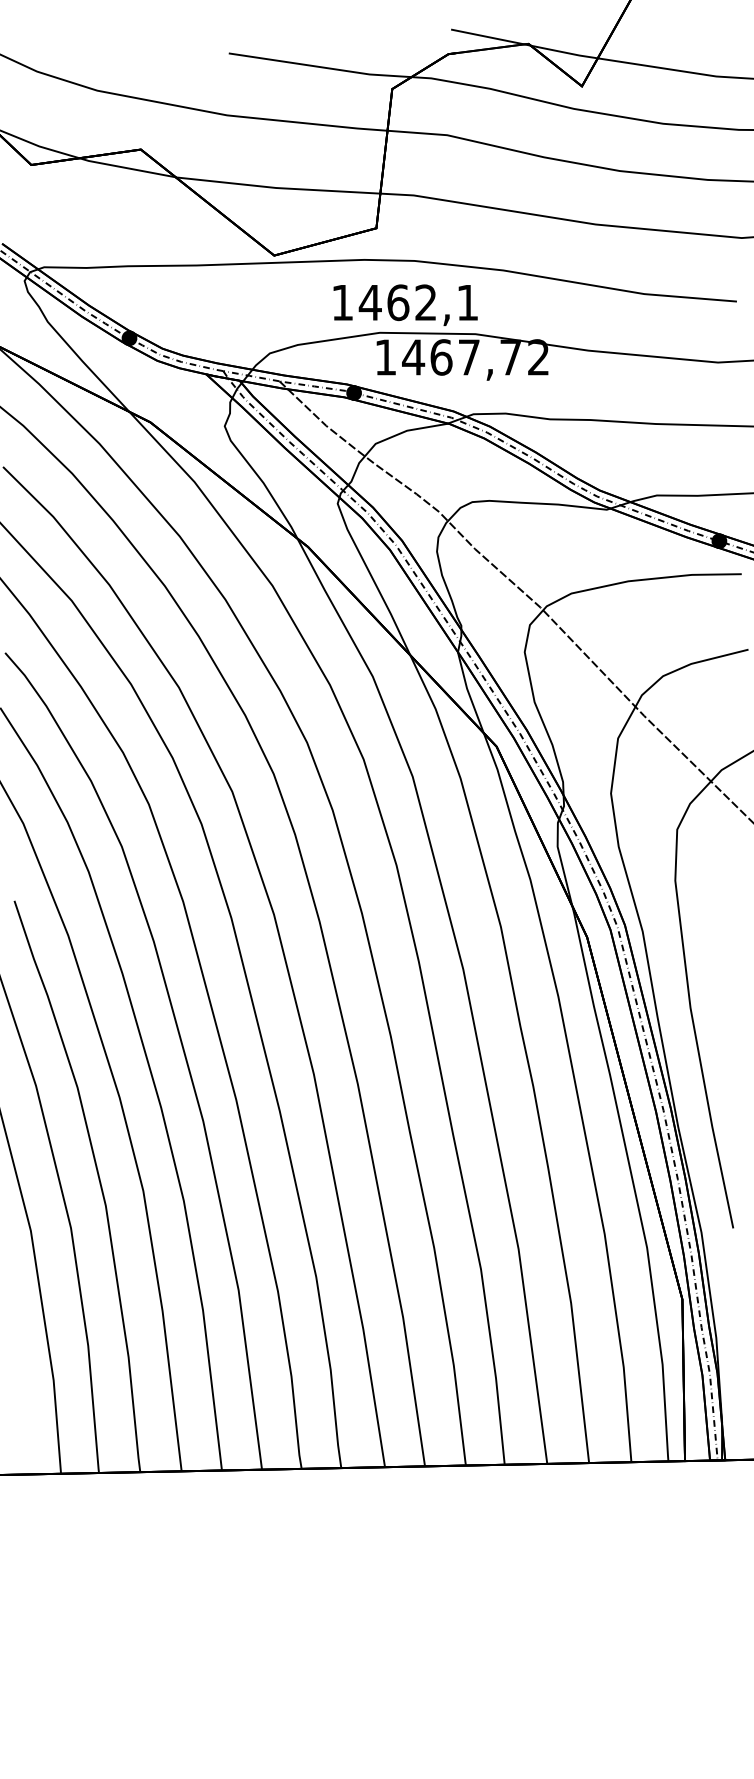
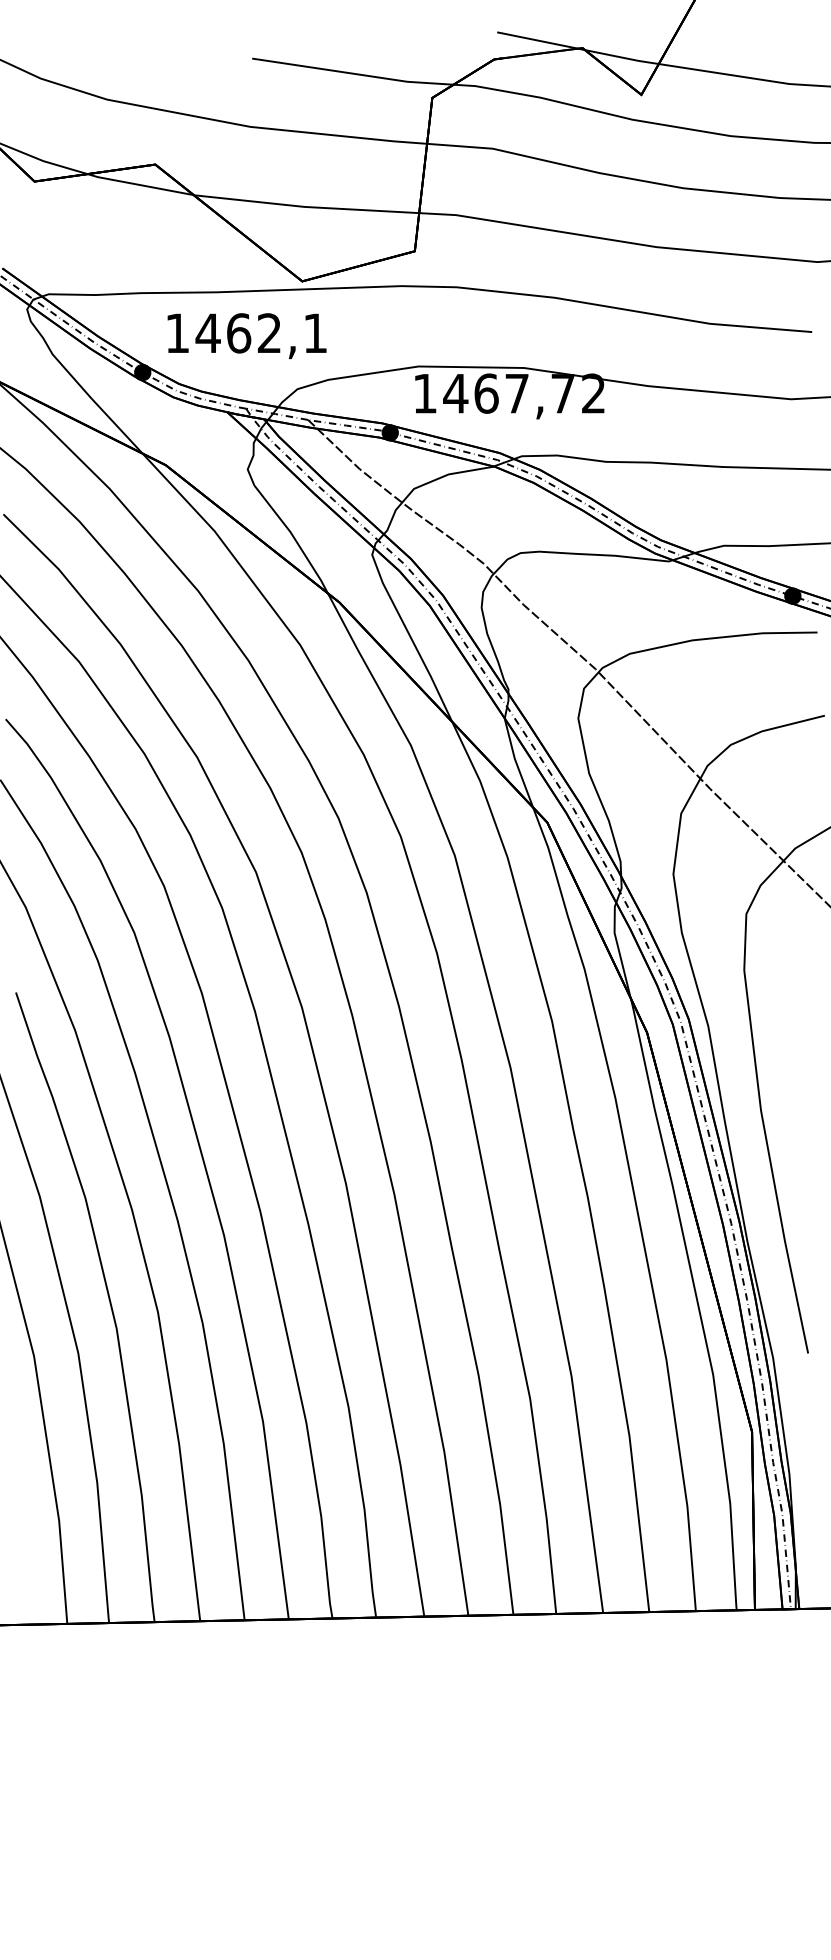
text: (405, 305) -> (246, 336), moved

